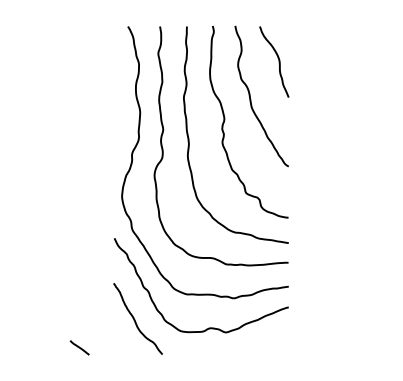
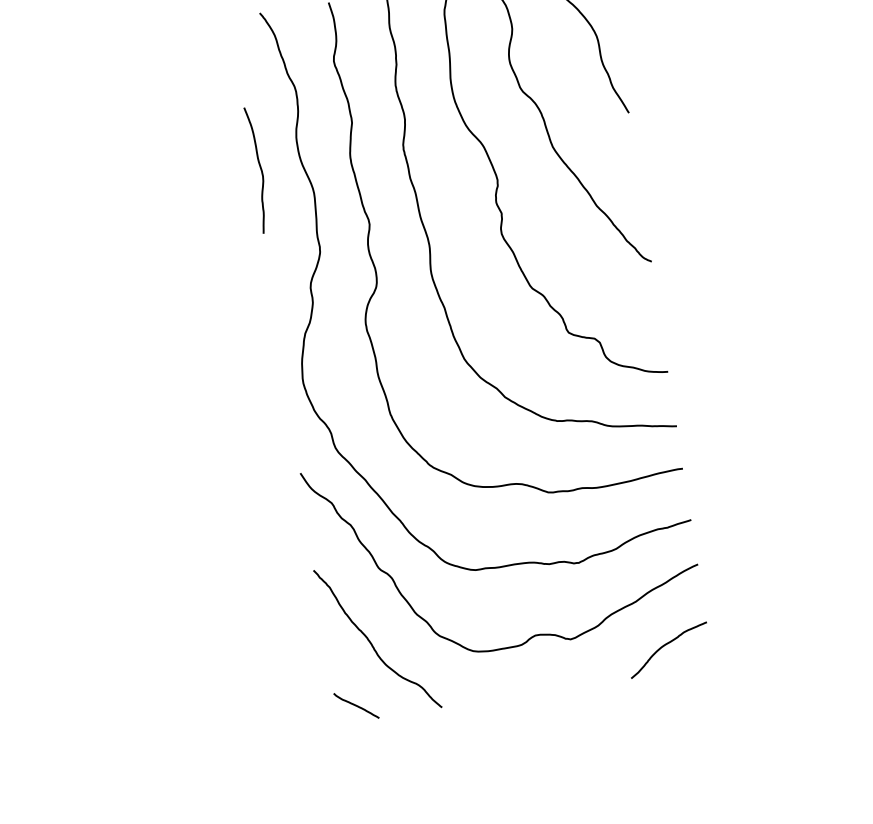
curve: (116, 96) -> (257, 167), added
curve: (268, 342) -> (666, 646), added
line: (79, 347) -> (355, 705), moved

